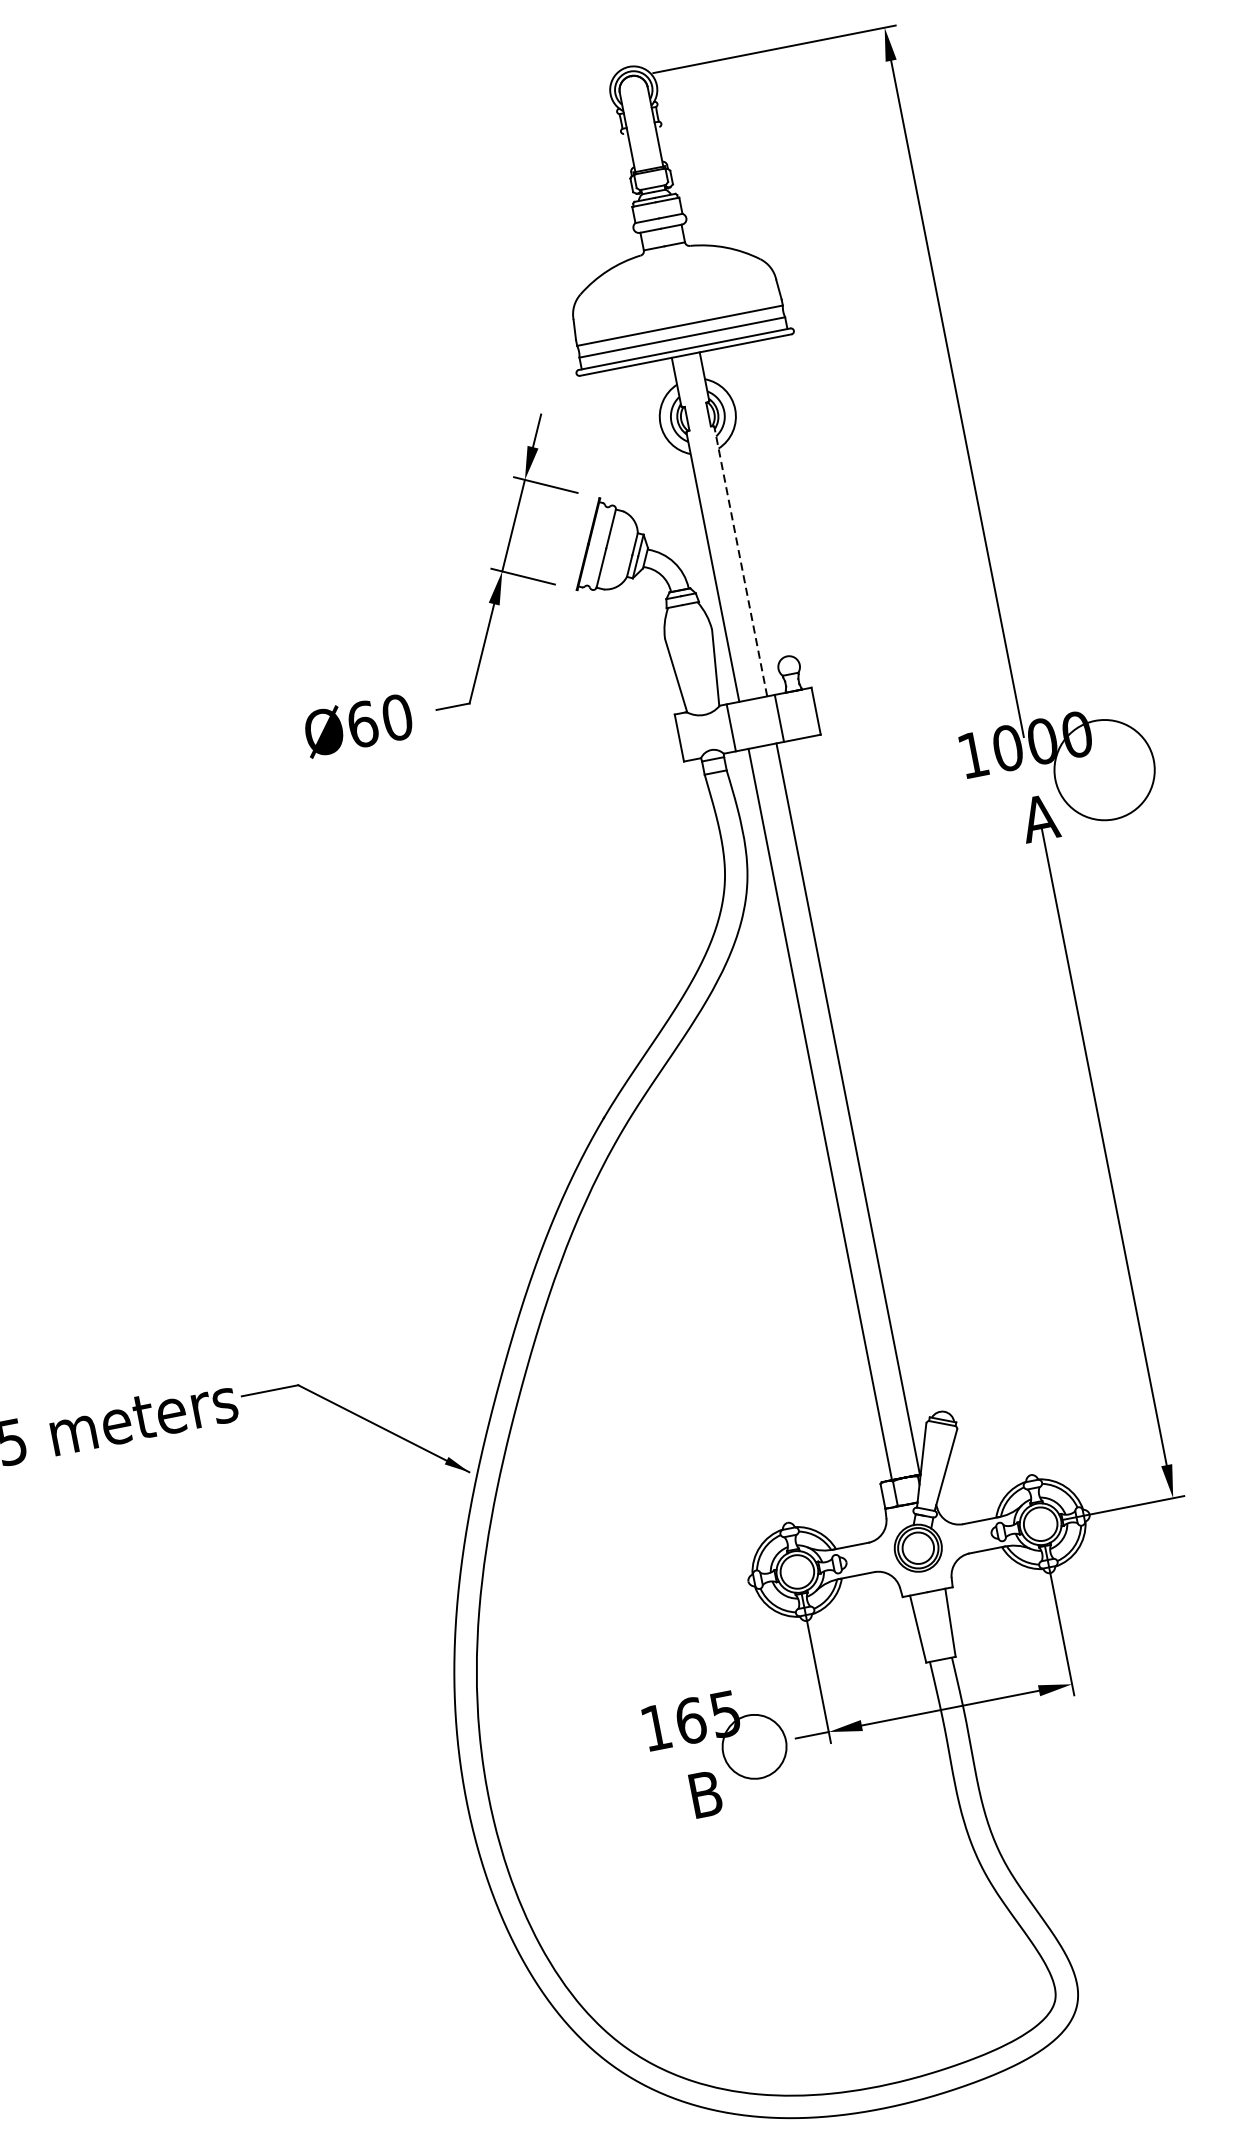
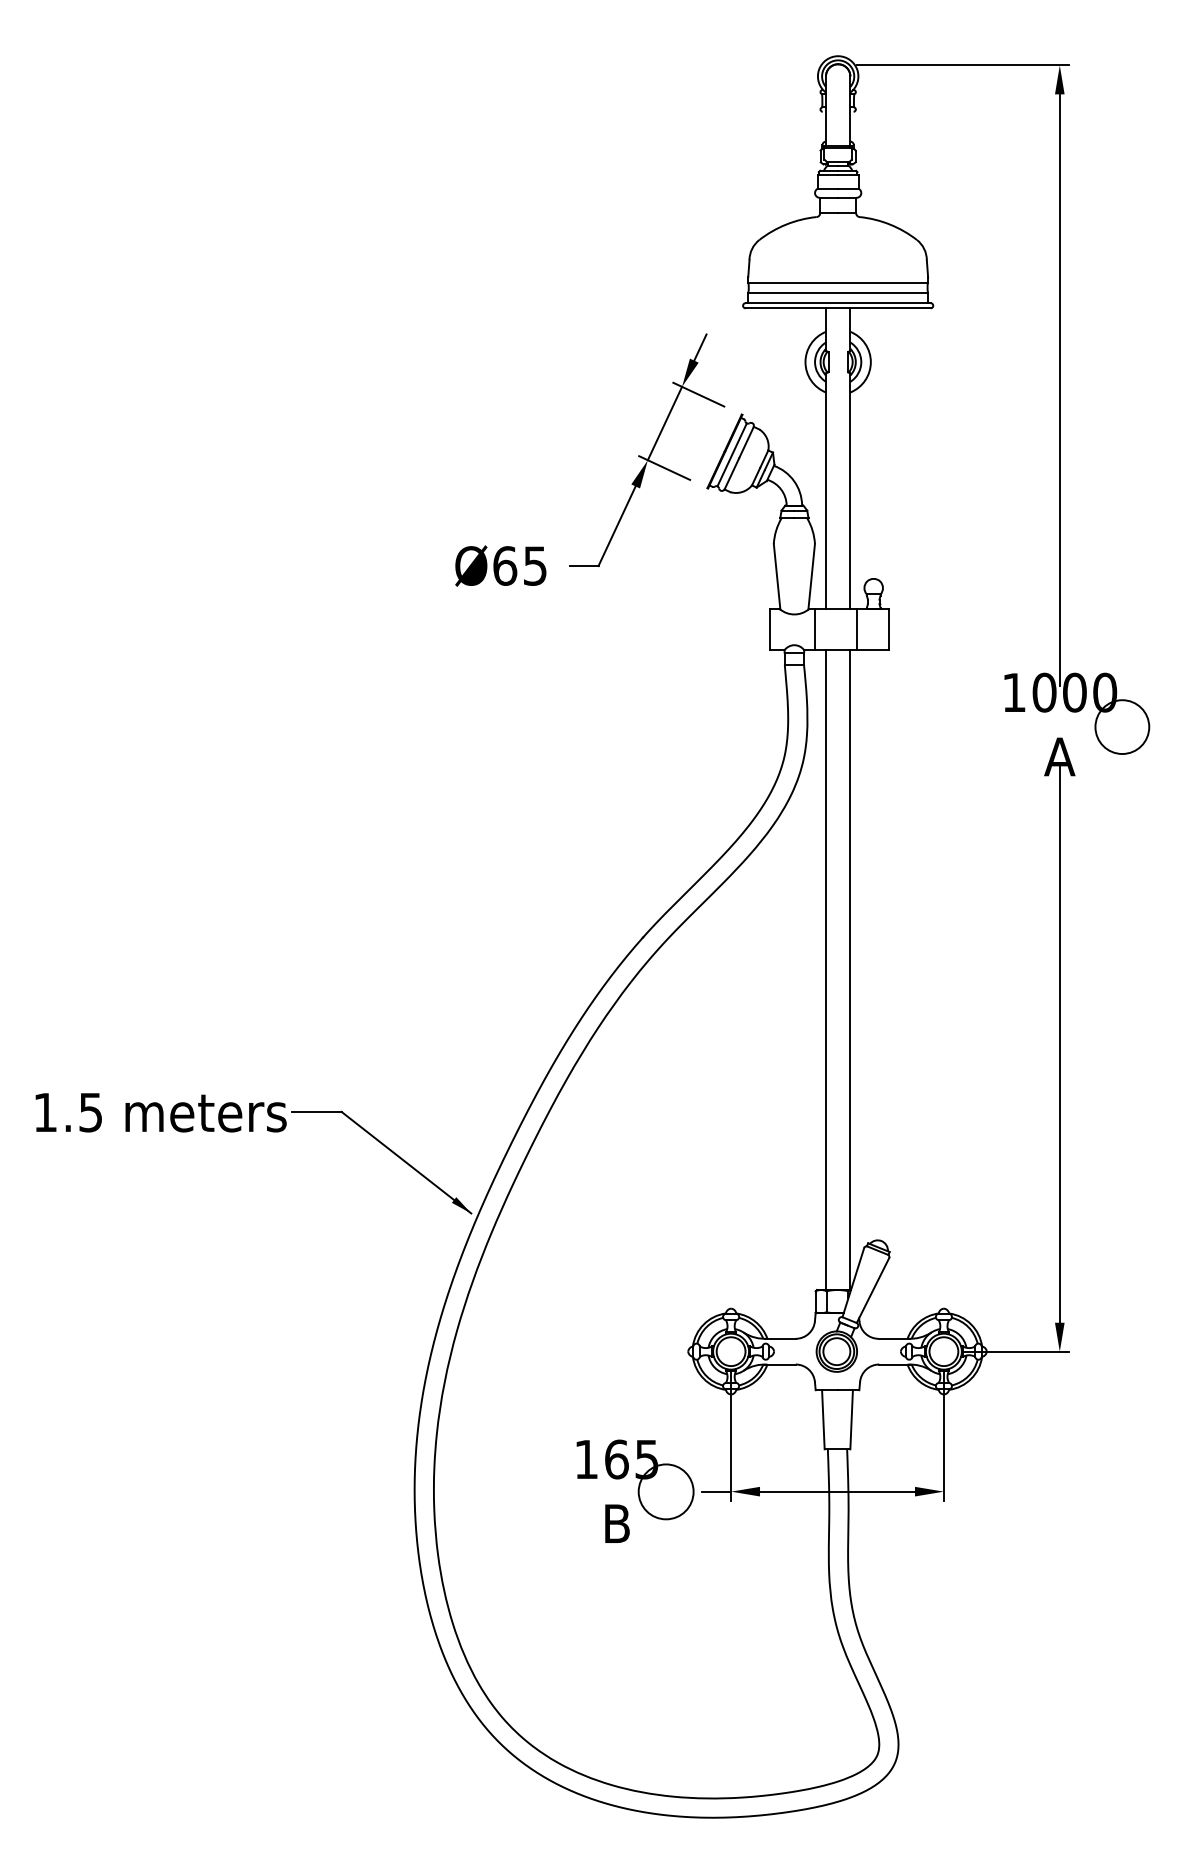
line: (596, 546) -> (731, 454), added
line: (740, 561) -> (850, 491), dashed -> solid
text: (397, 717) -> (535, 565), Ø60 -> Ø65
circle: (1104, 770) -> (1122, 727), size x0.62

